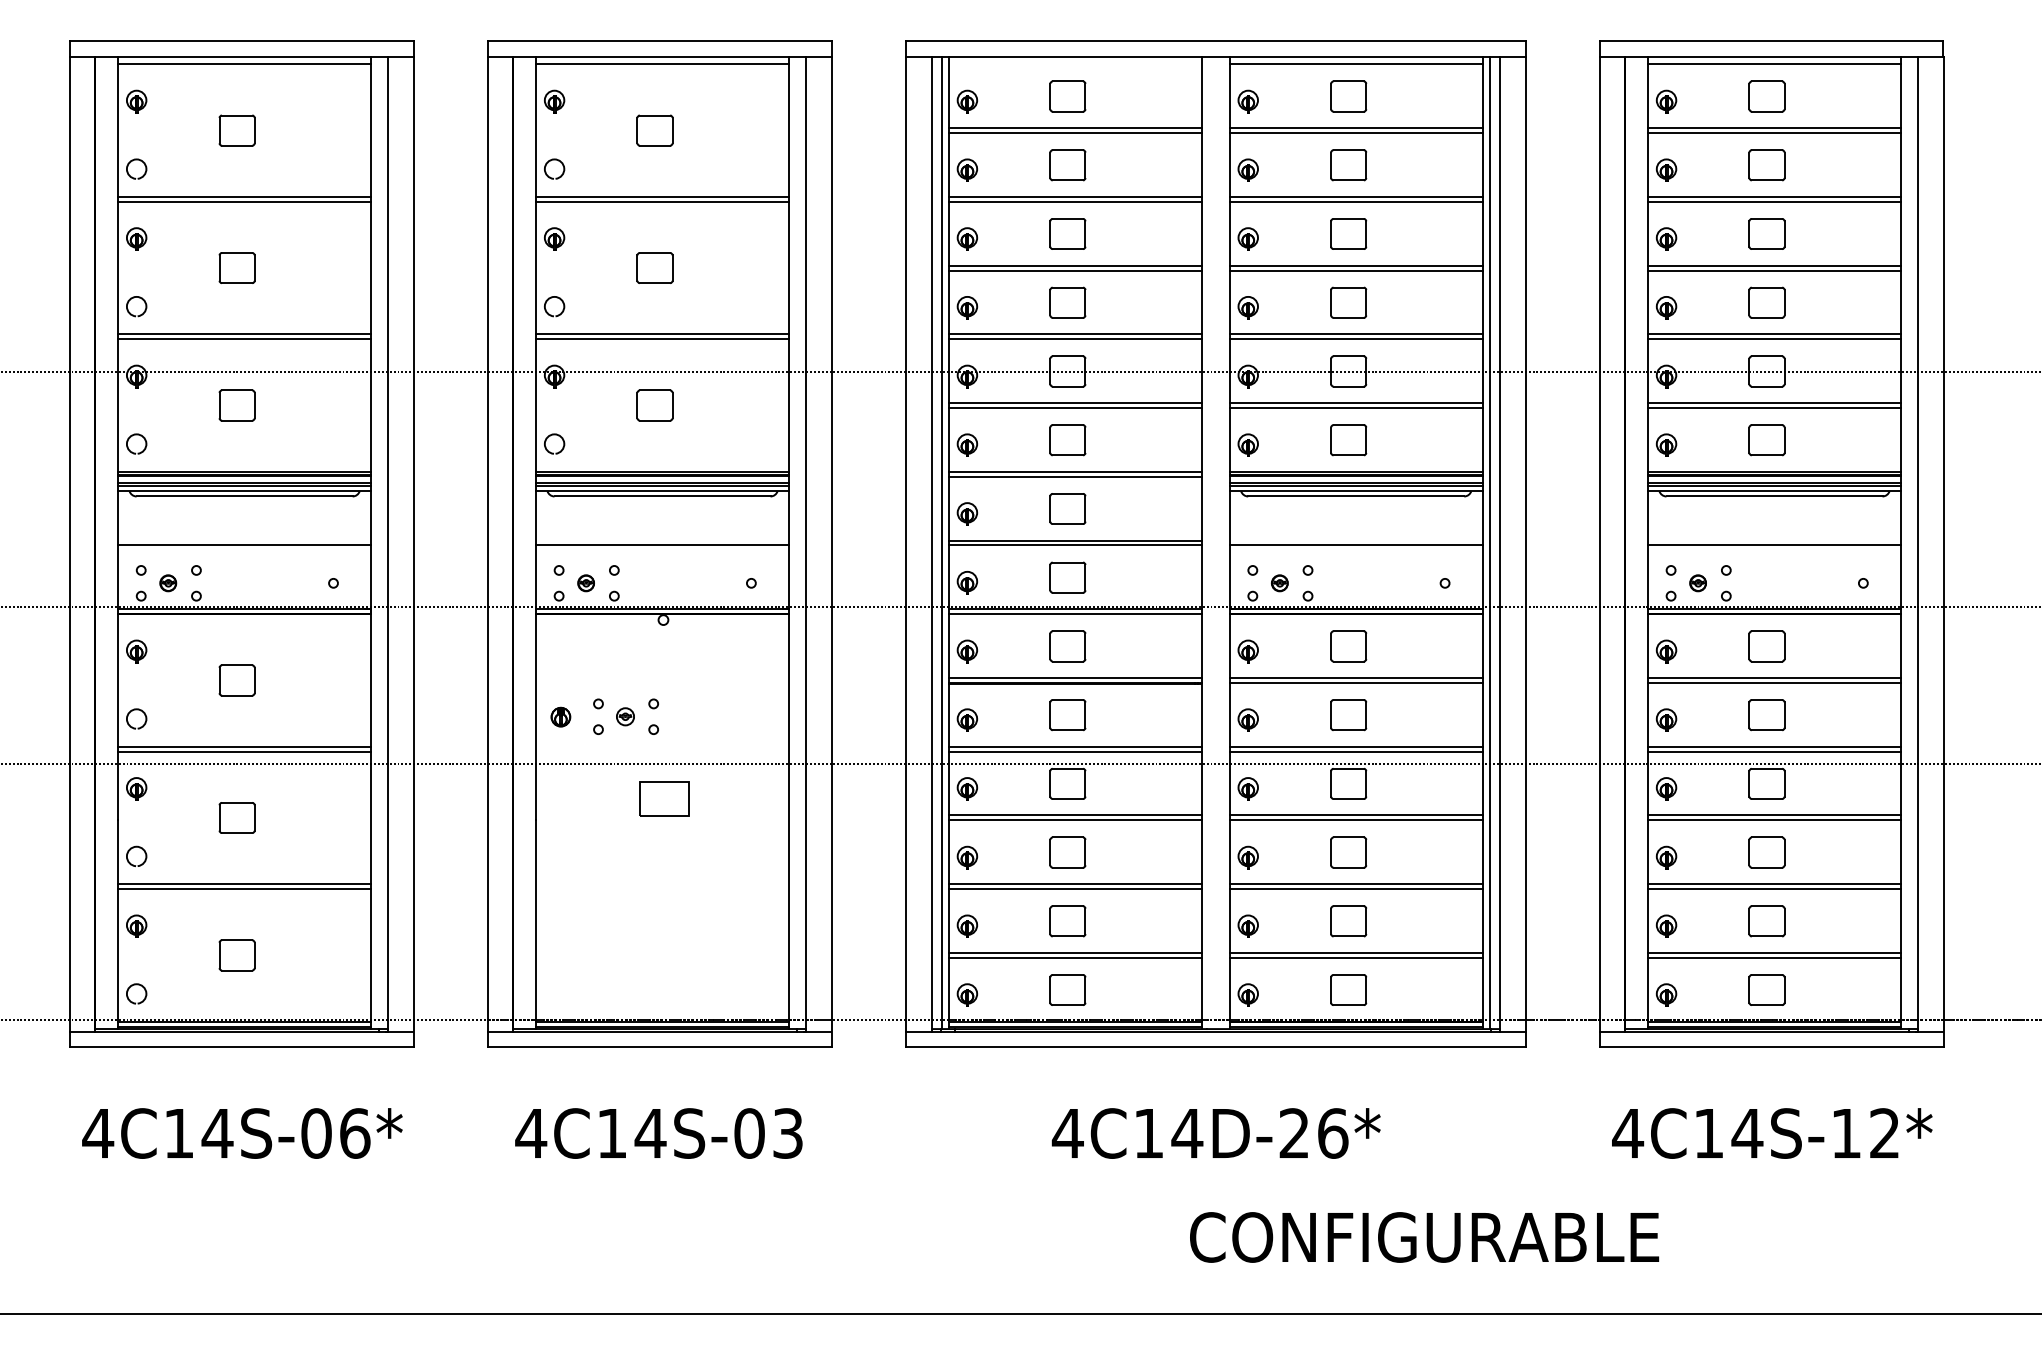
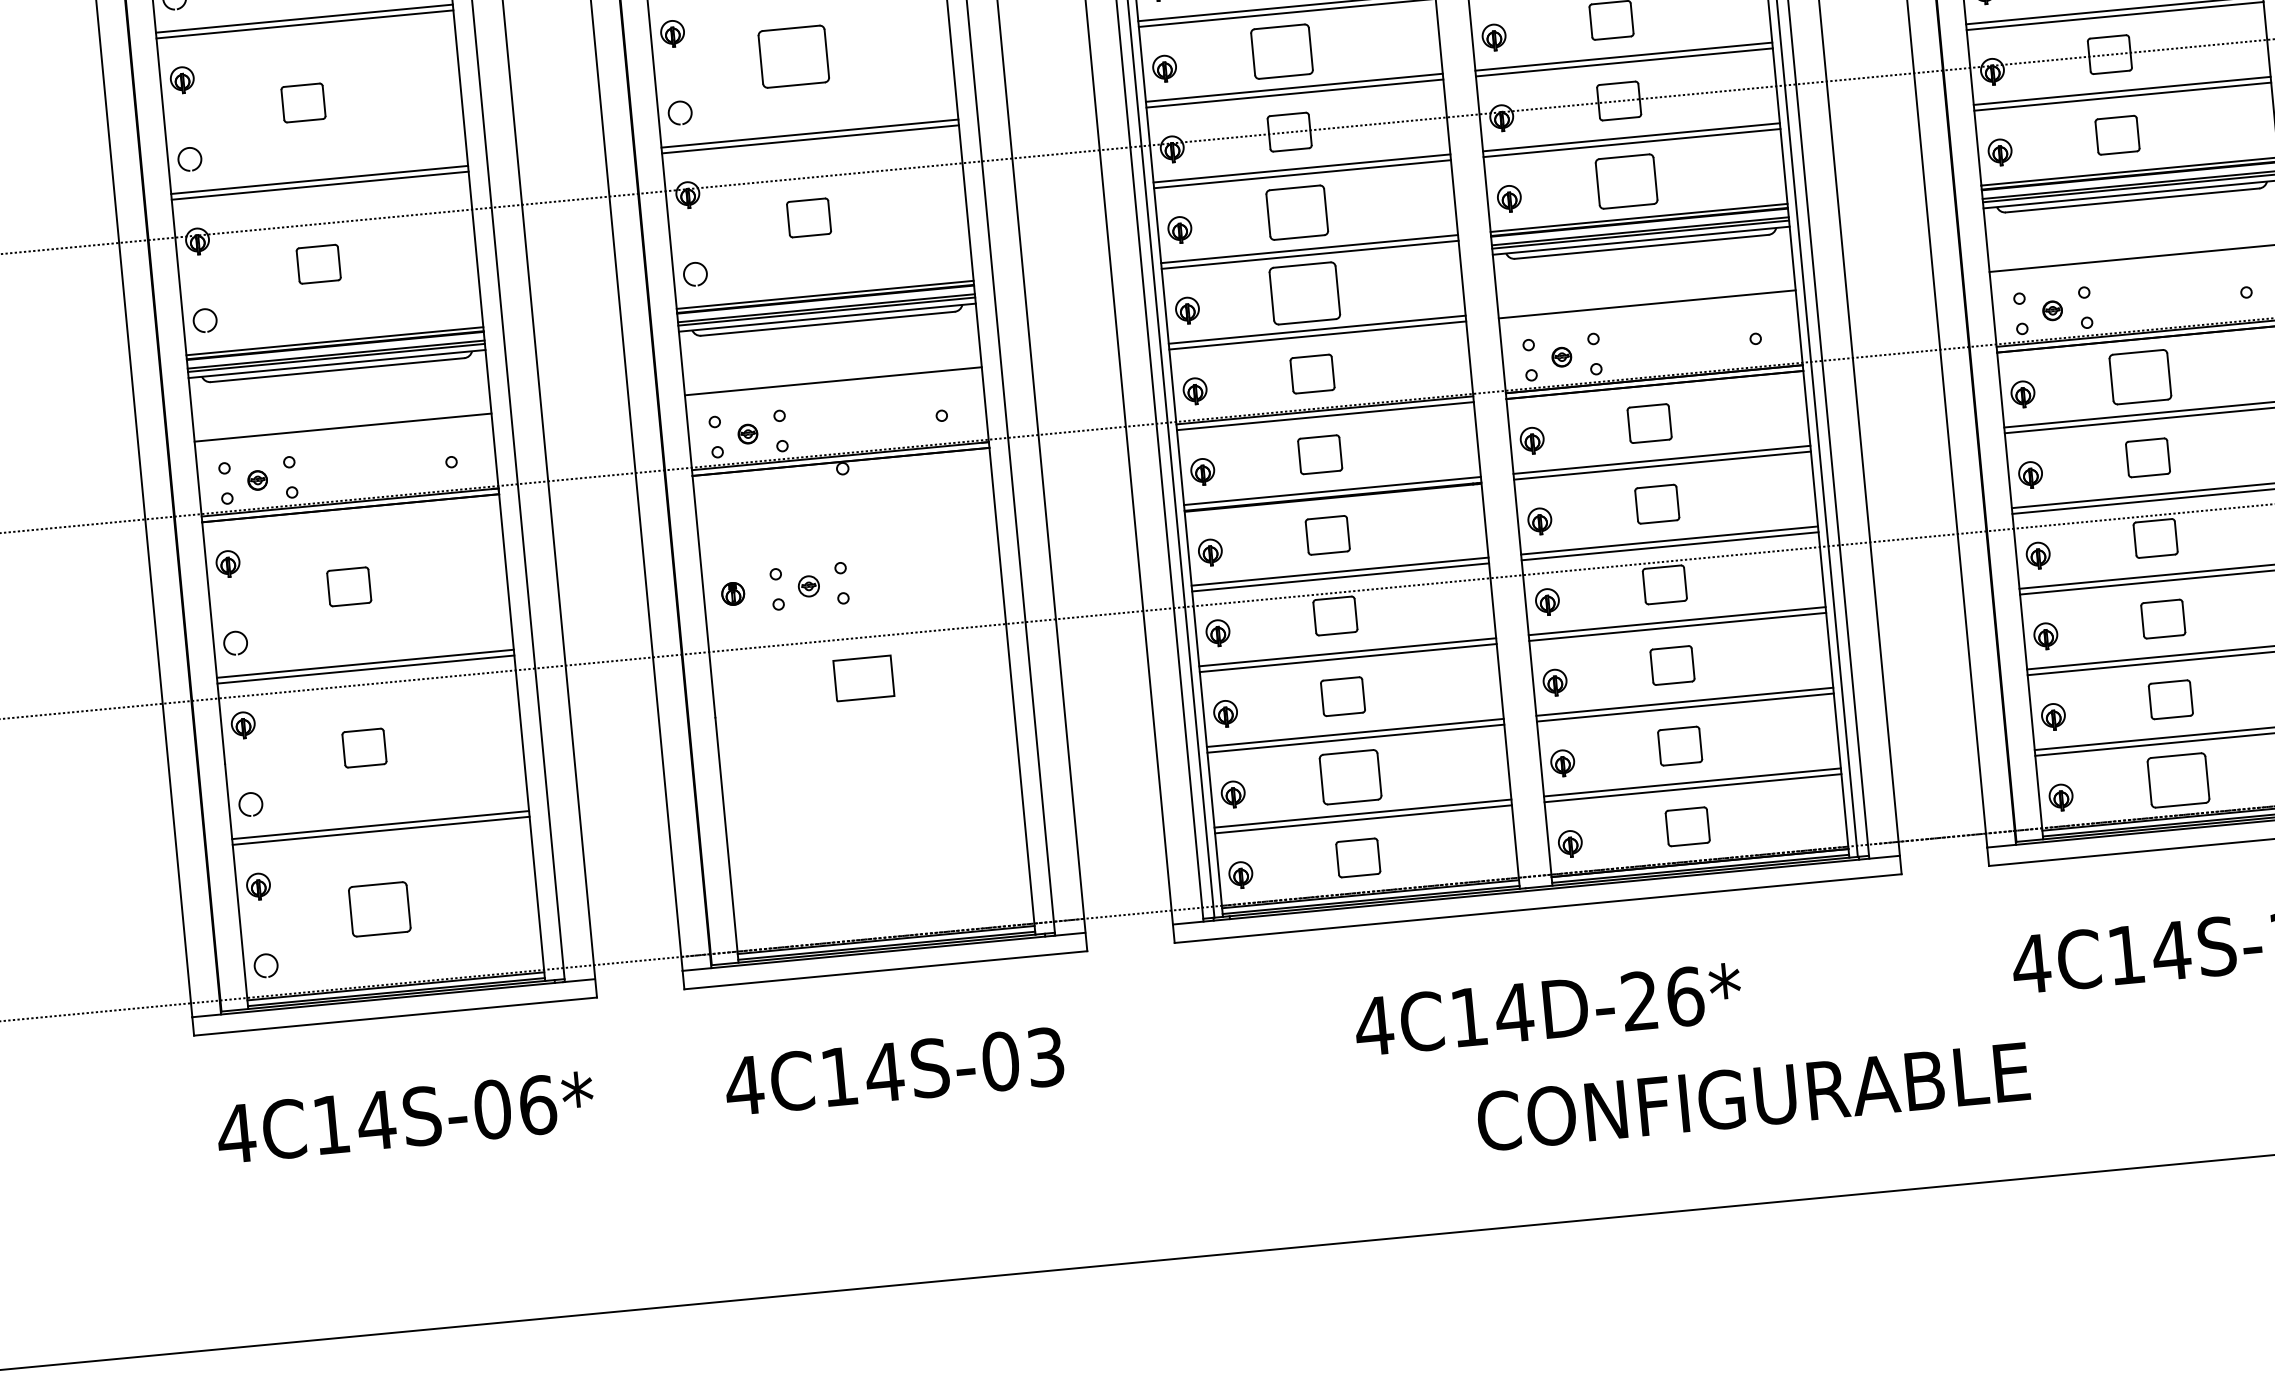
part: (654, 267) -> (793, 56), size x1.6
part: (1067, 302) -> (1281, 51), size x1.4
part: (1067, 440) -> (1296, 213), size x1.4
part: (1348, 440) -> (1626, 182), size x1.4
part: (1067, 508) -> (1304, 292), size x1.6
part: (1766, 646) -> (2139, 377), size x1.4
part: (1067, 921) -> (1350, 777), size x1.4
part: (236, 955) -> (379, 909), size x1.4
part: (1766, 989) -> (2177, 779), size x1.4
text: (1424, 1237) -> (1753, 1096), moved

